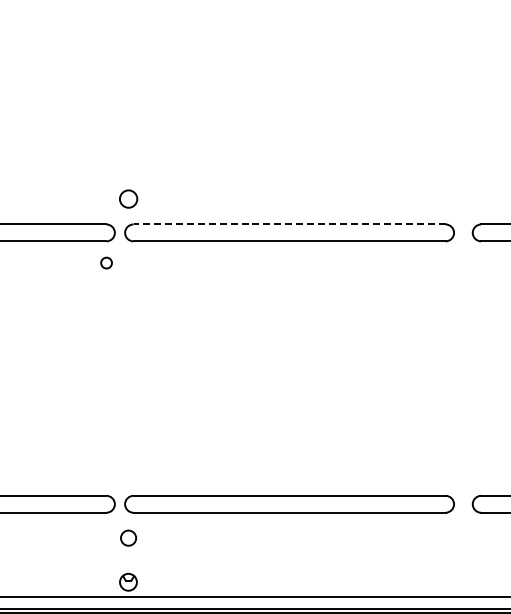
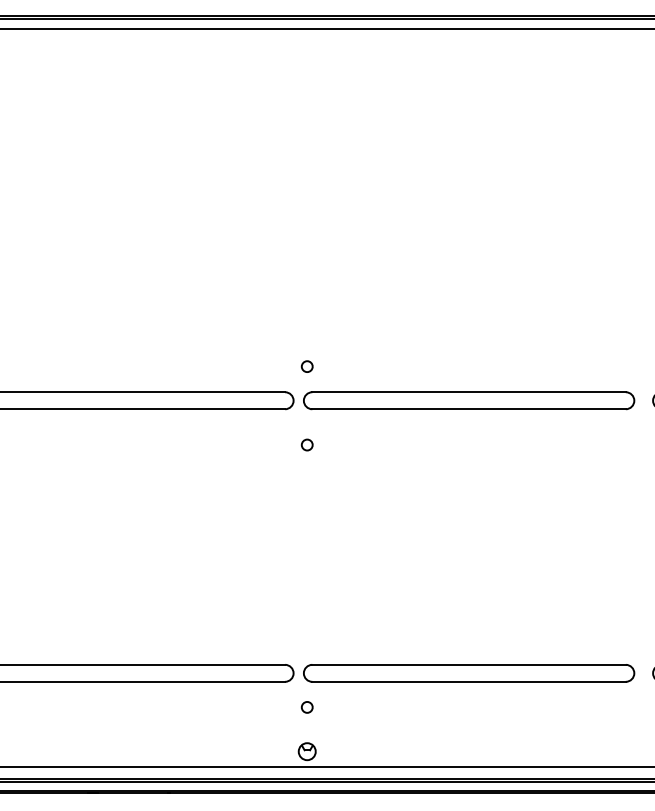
circle: (127, 198) -> (306, 366), size x0.62
line: (289, 224) -> (469, 392), dashed -> solid
circle: (105, 262) -> (306, 444), moved
circle: (127, 538) -> (306, 707), size x0.71

